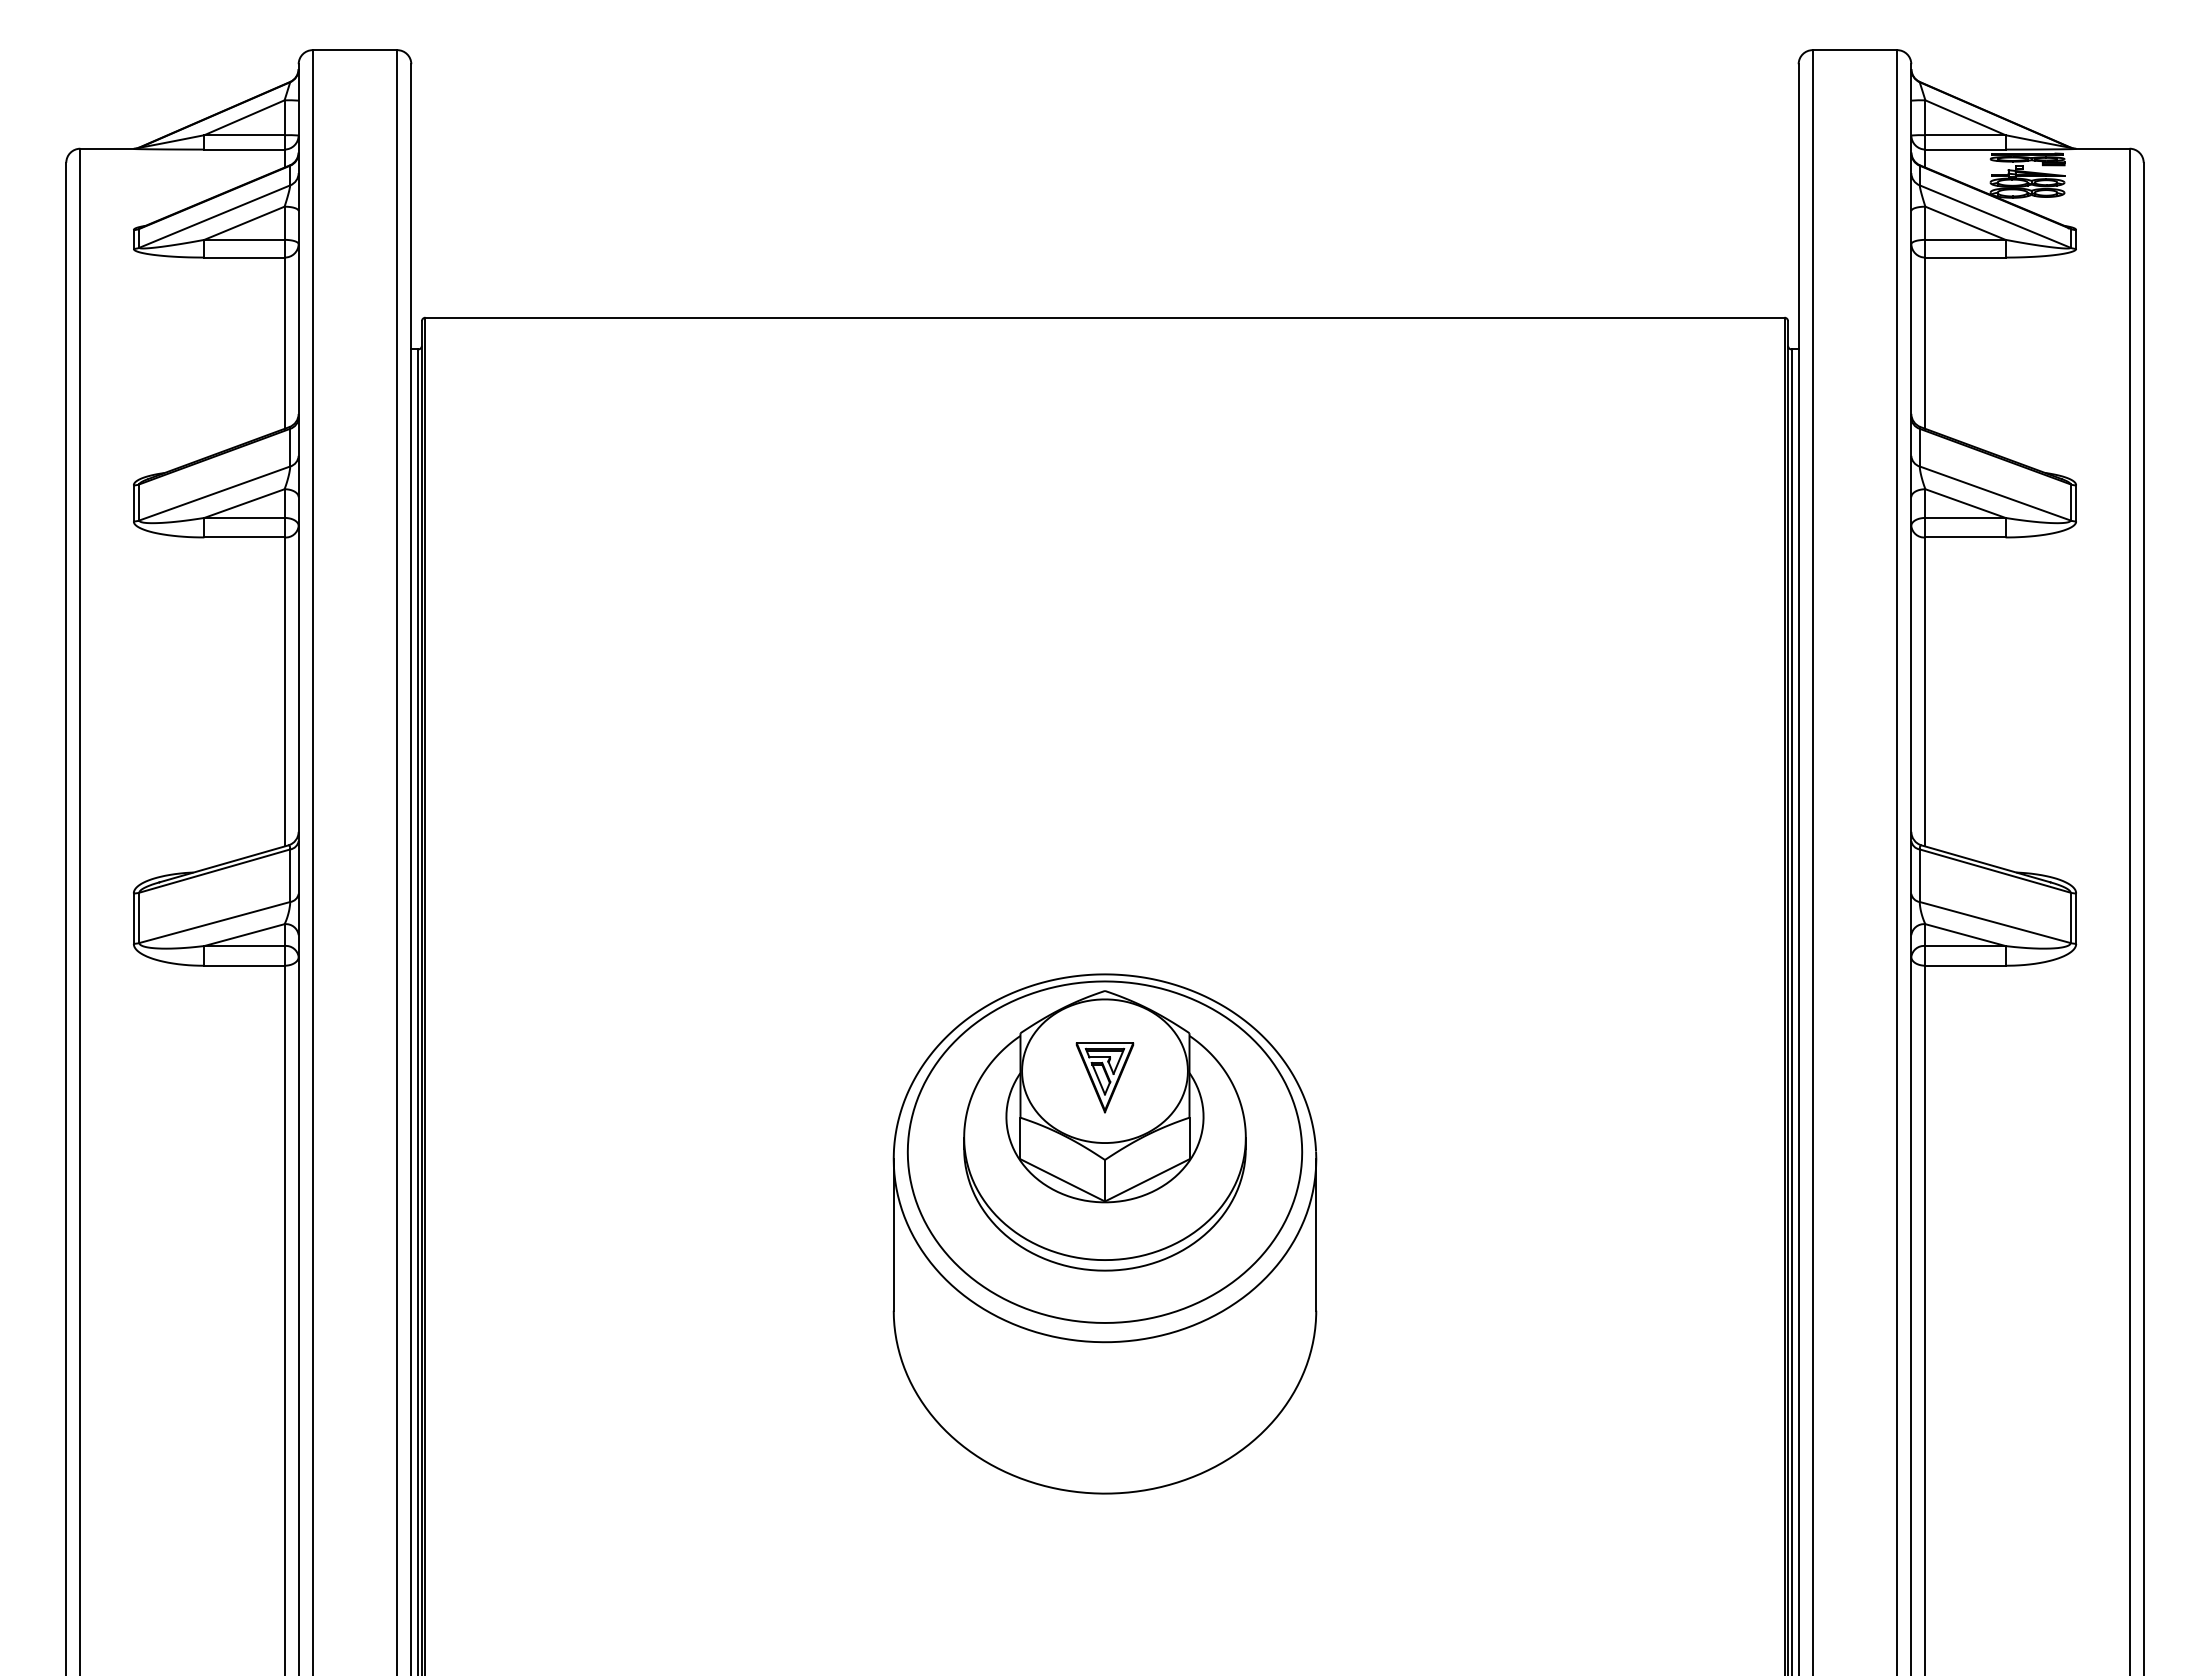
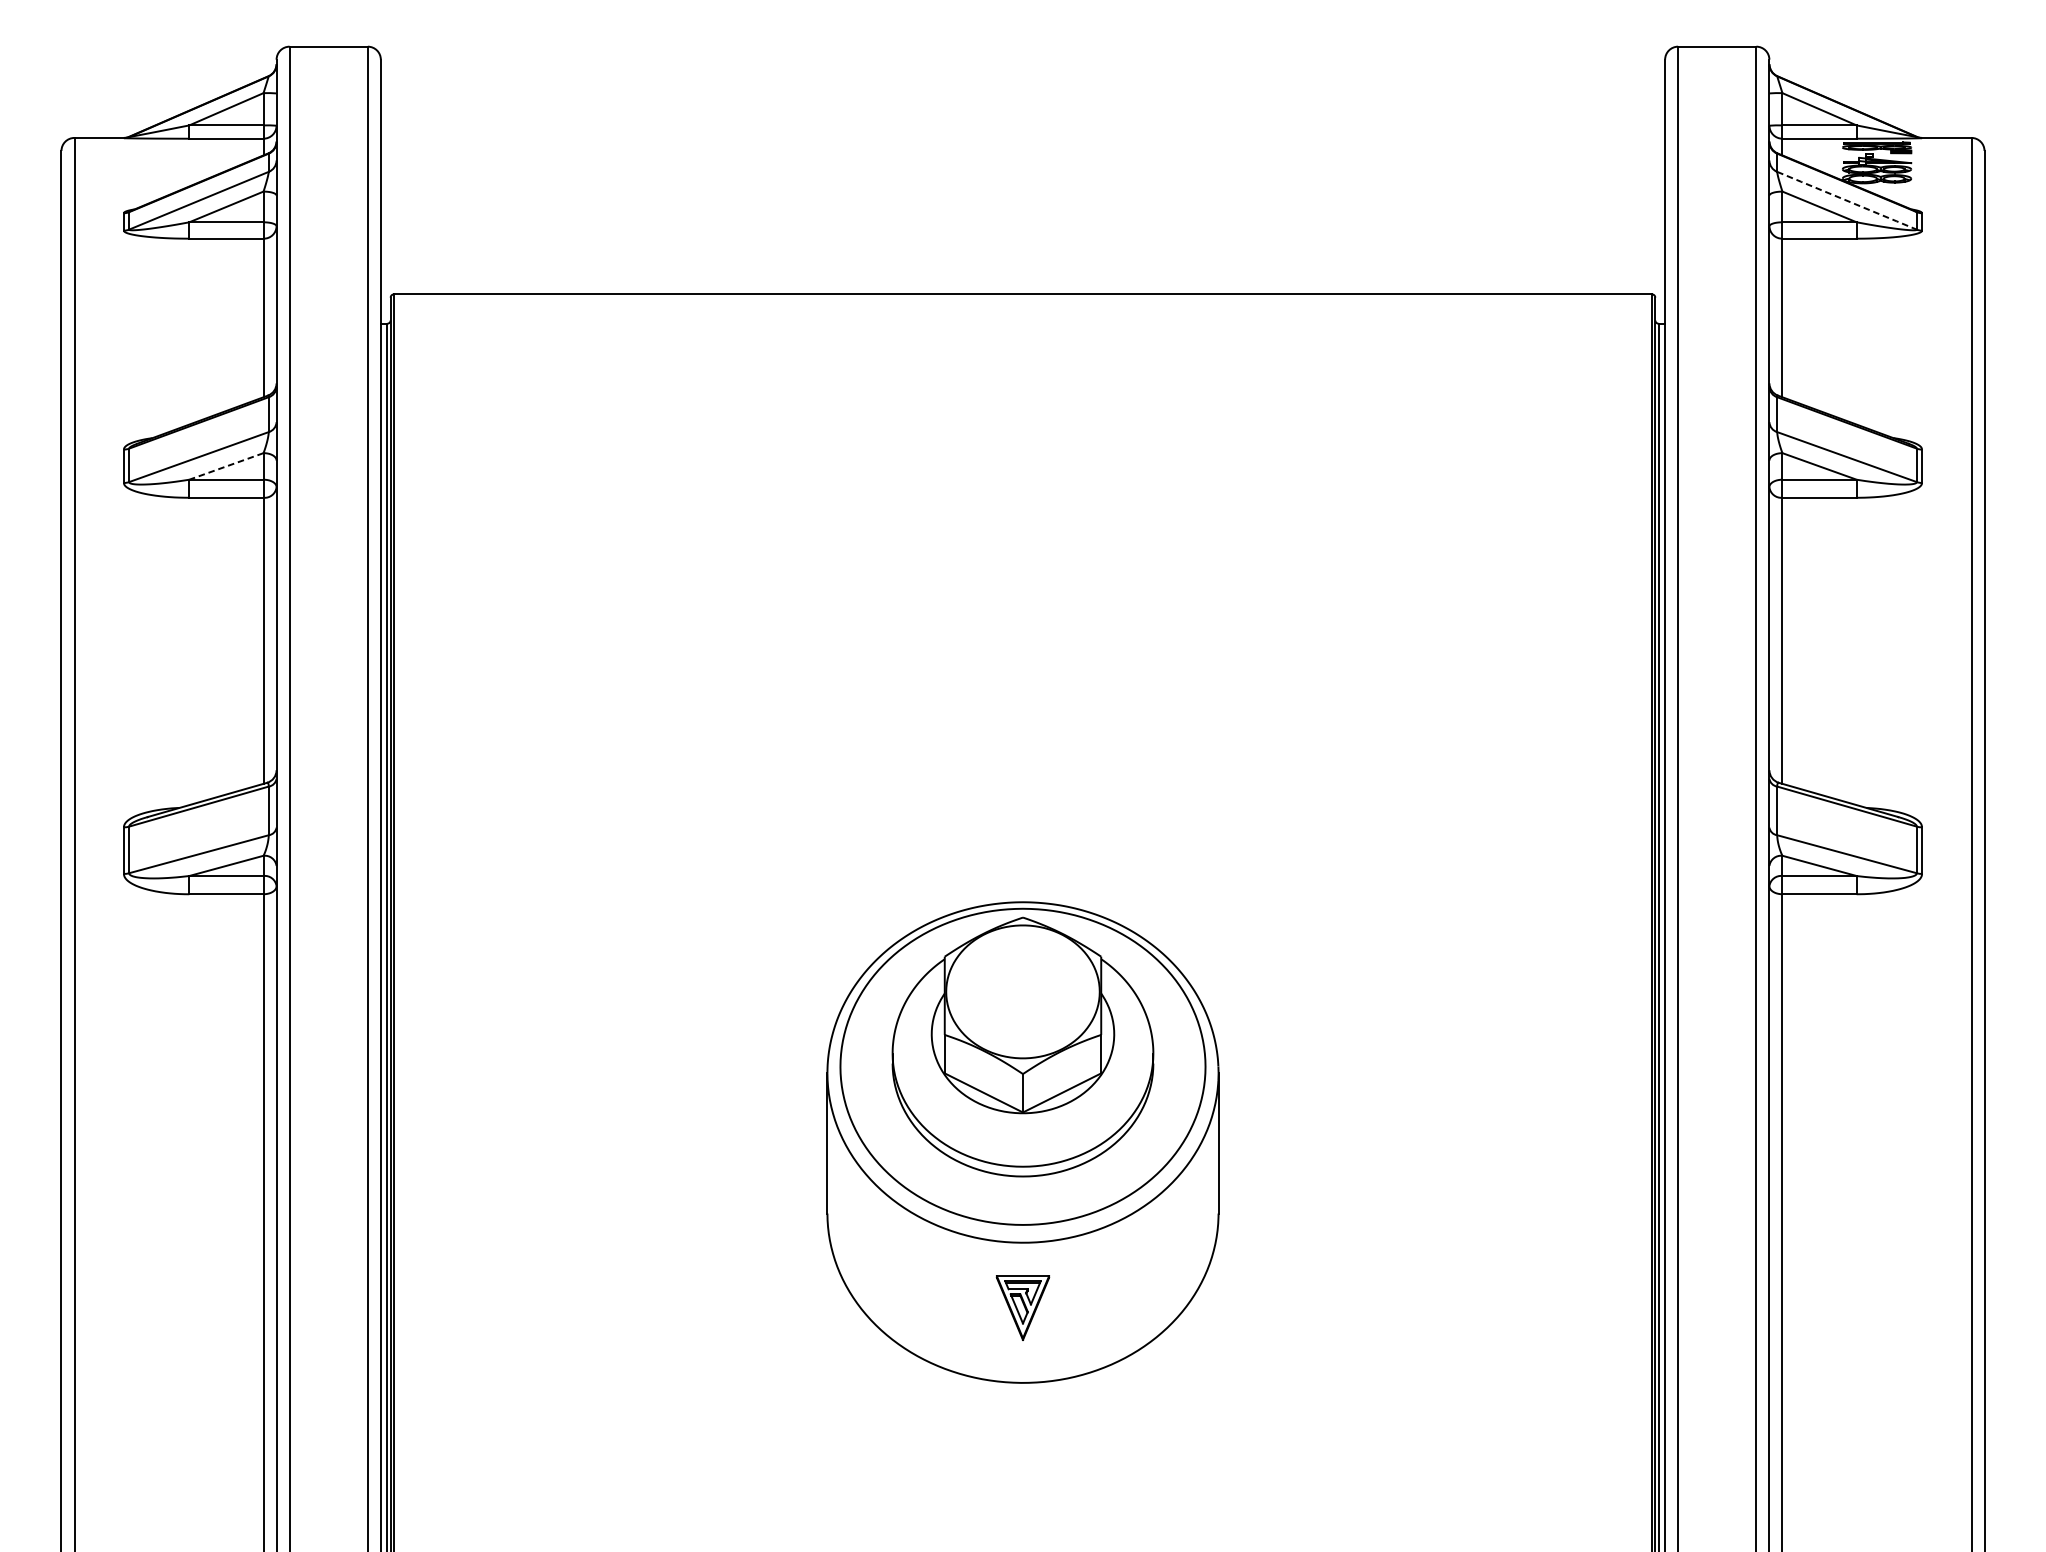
line: (1995, 216) -> (1847, 200), solid -> dashed
line: (243, 503) -> (225, 466), solid -> dashed
part: (1104, 1077) -> (1022, 1307), moved

